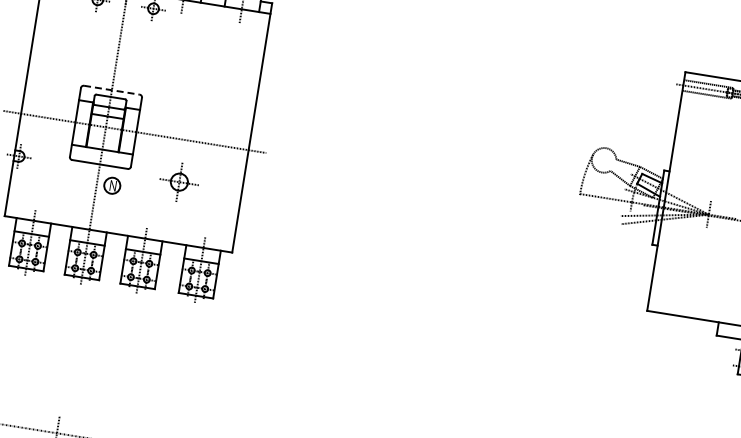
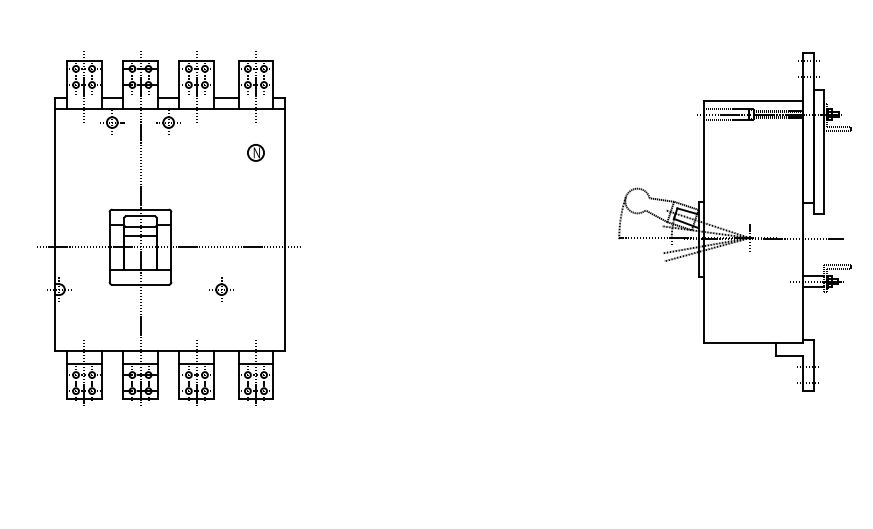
line: (112, 90) -> (141, 209), dashed -> solid
part: (179, 181) -> (221, 289), size x0.62
part: (111, 185) -> (255, 152), moved

